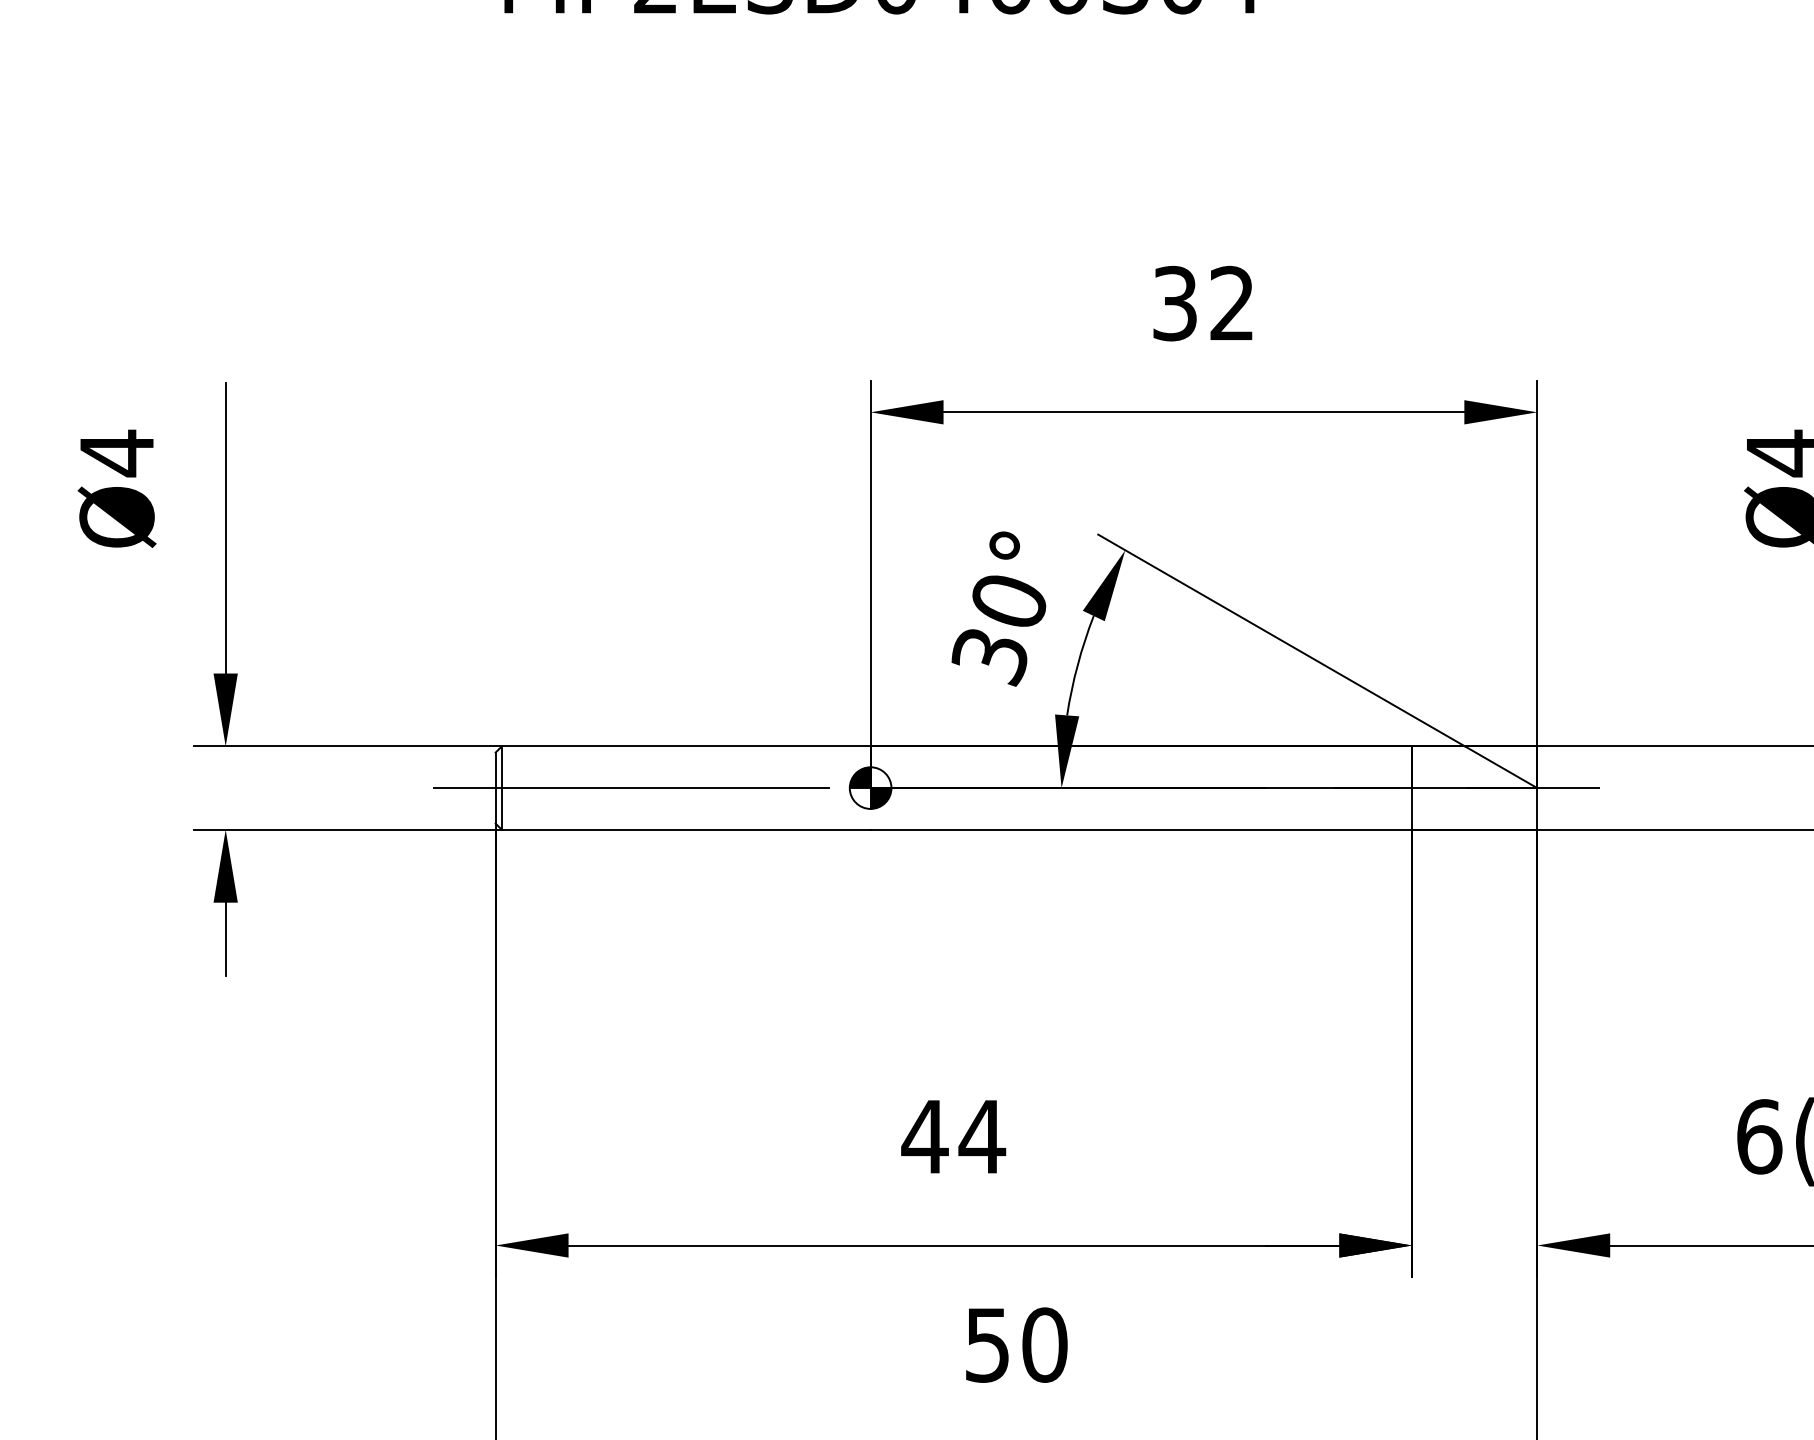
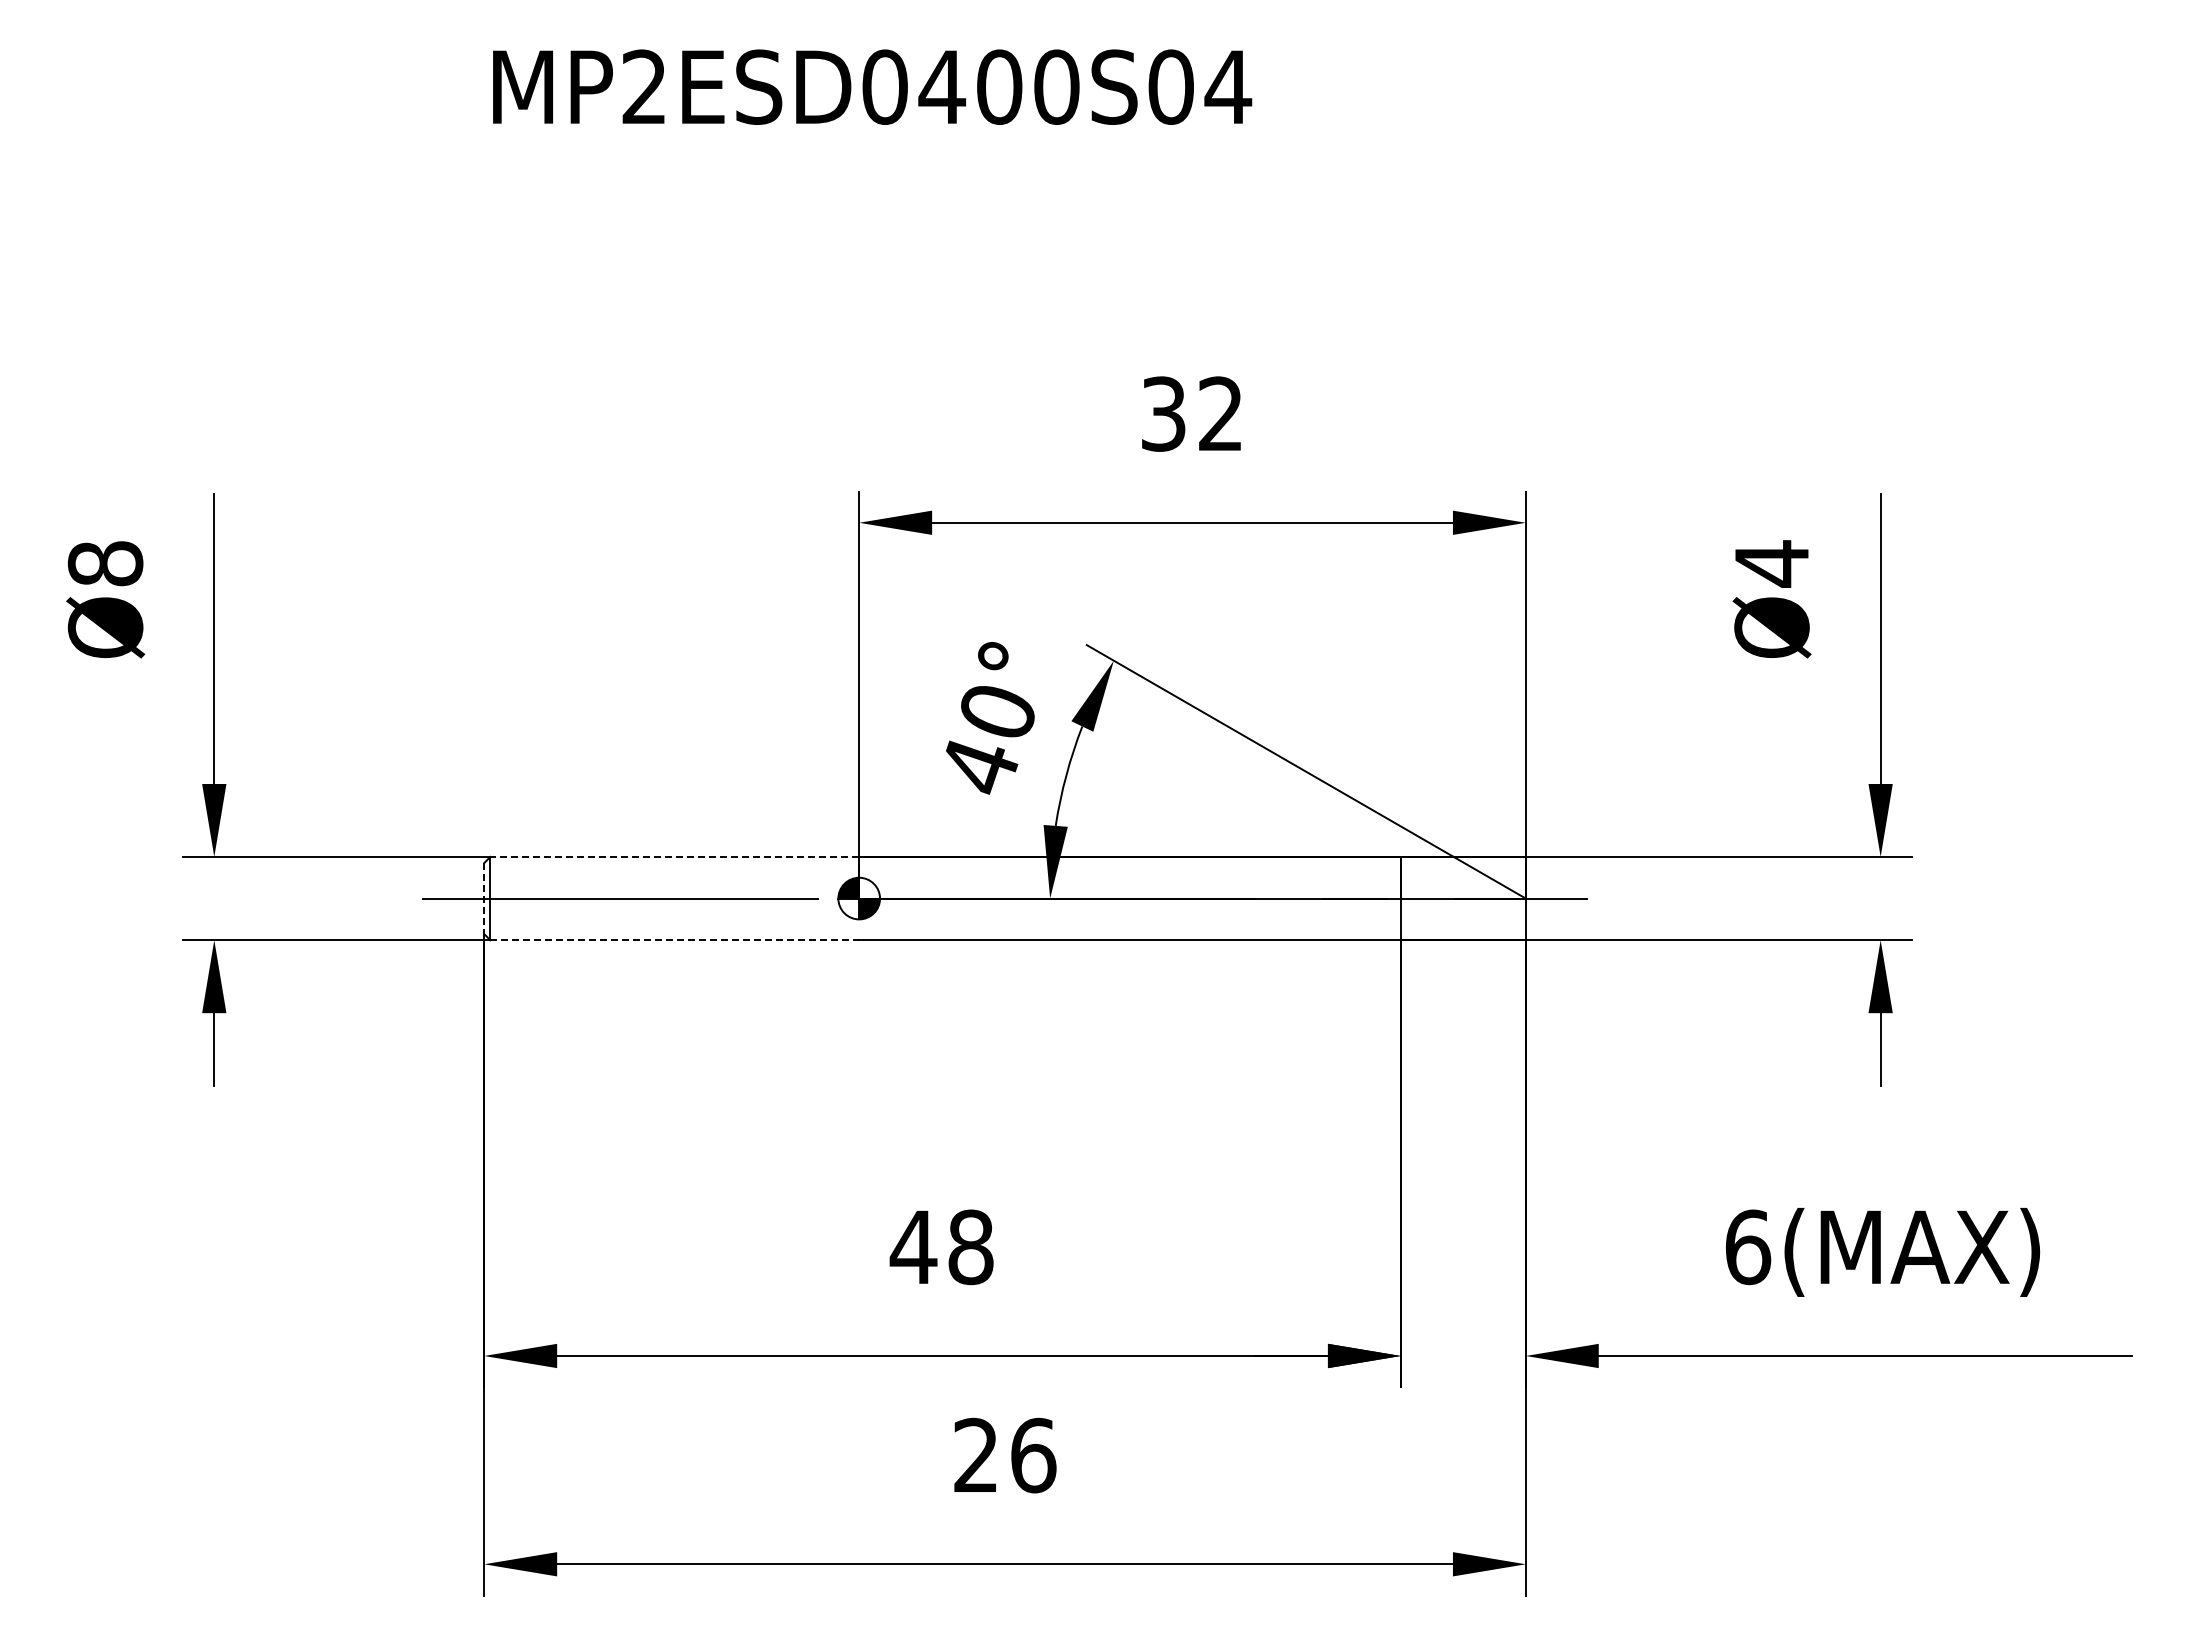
text: (116, 453) -> (105, 563), Ø4 -> Ø8
text: (990, 658) -> (979, 768), 30° -> 40°
line: (685, 746) -> (674, 856), solid -> dashed
line: (495, 789) -> (484, 899), solid -> dashed
line: (686, 830) -> (675, 940), solid -> dashed
text: (981, 1137) -> (970, 1247), 44 -> 48
text: (1016, 1345) -> (1005, 1455), 50 -> 26

